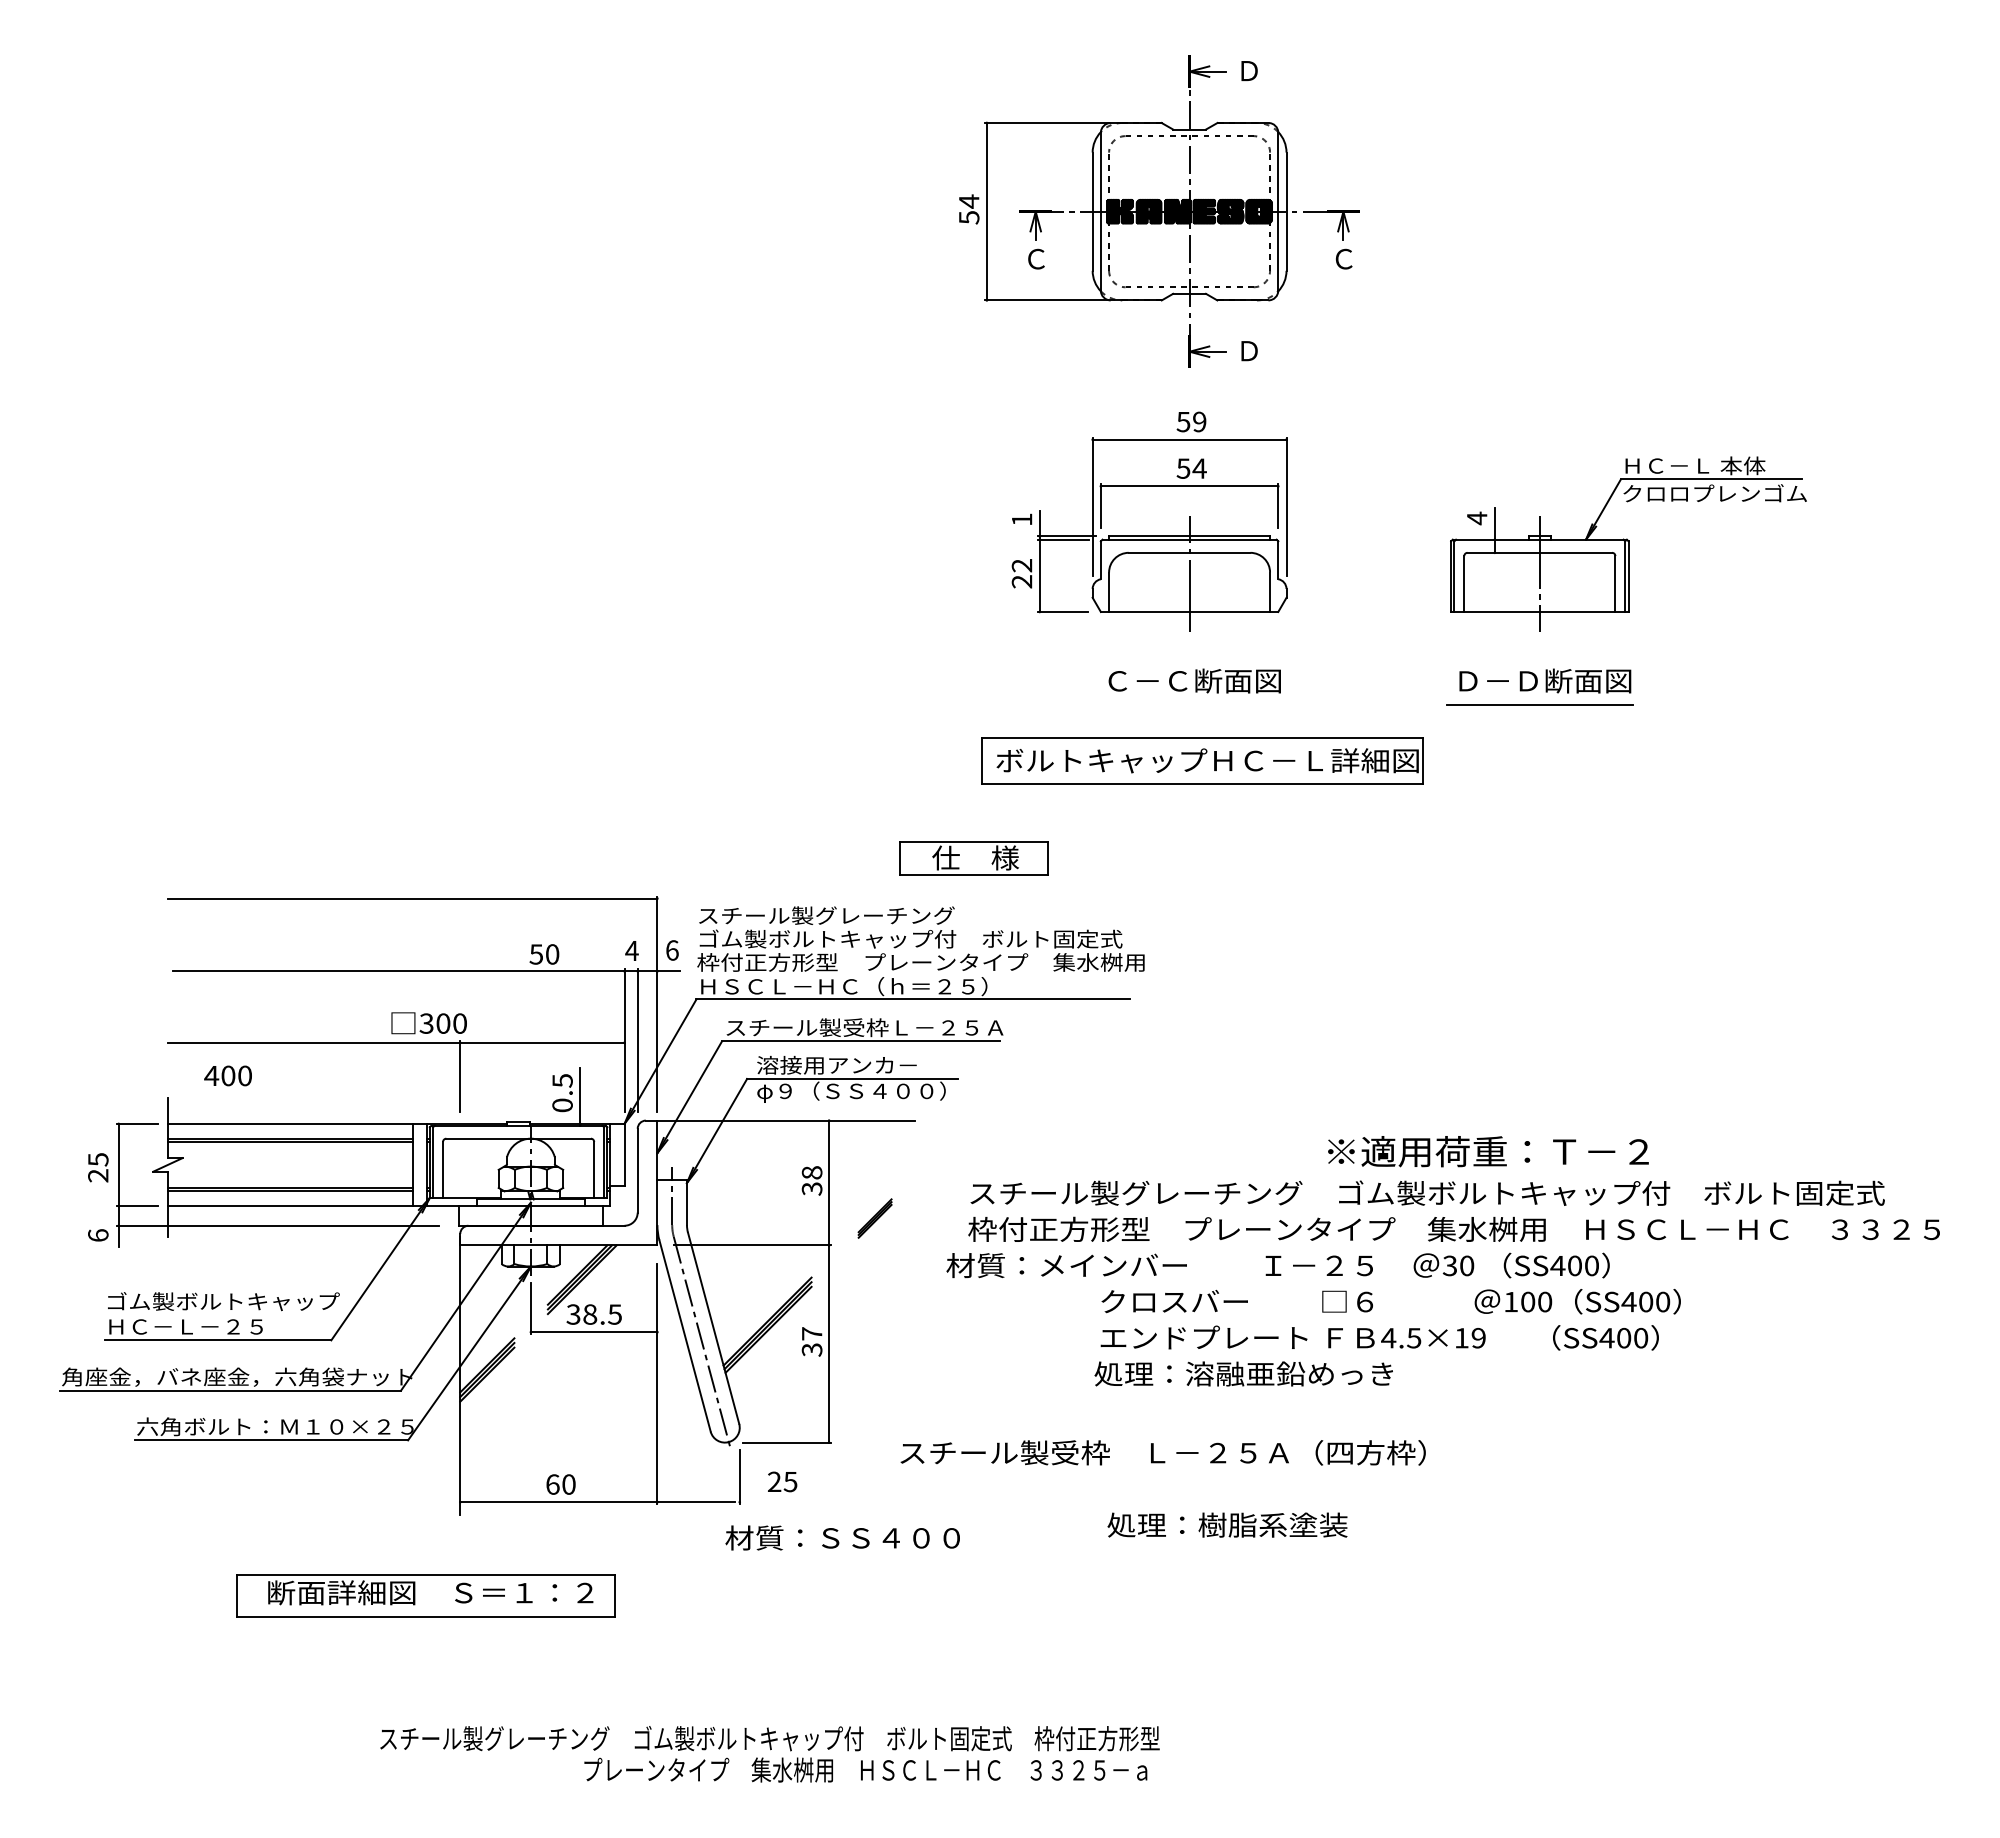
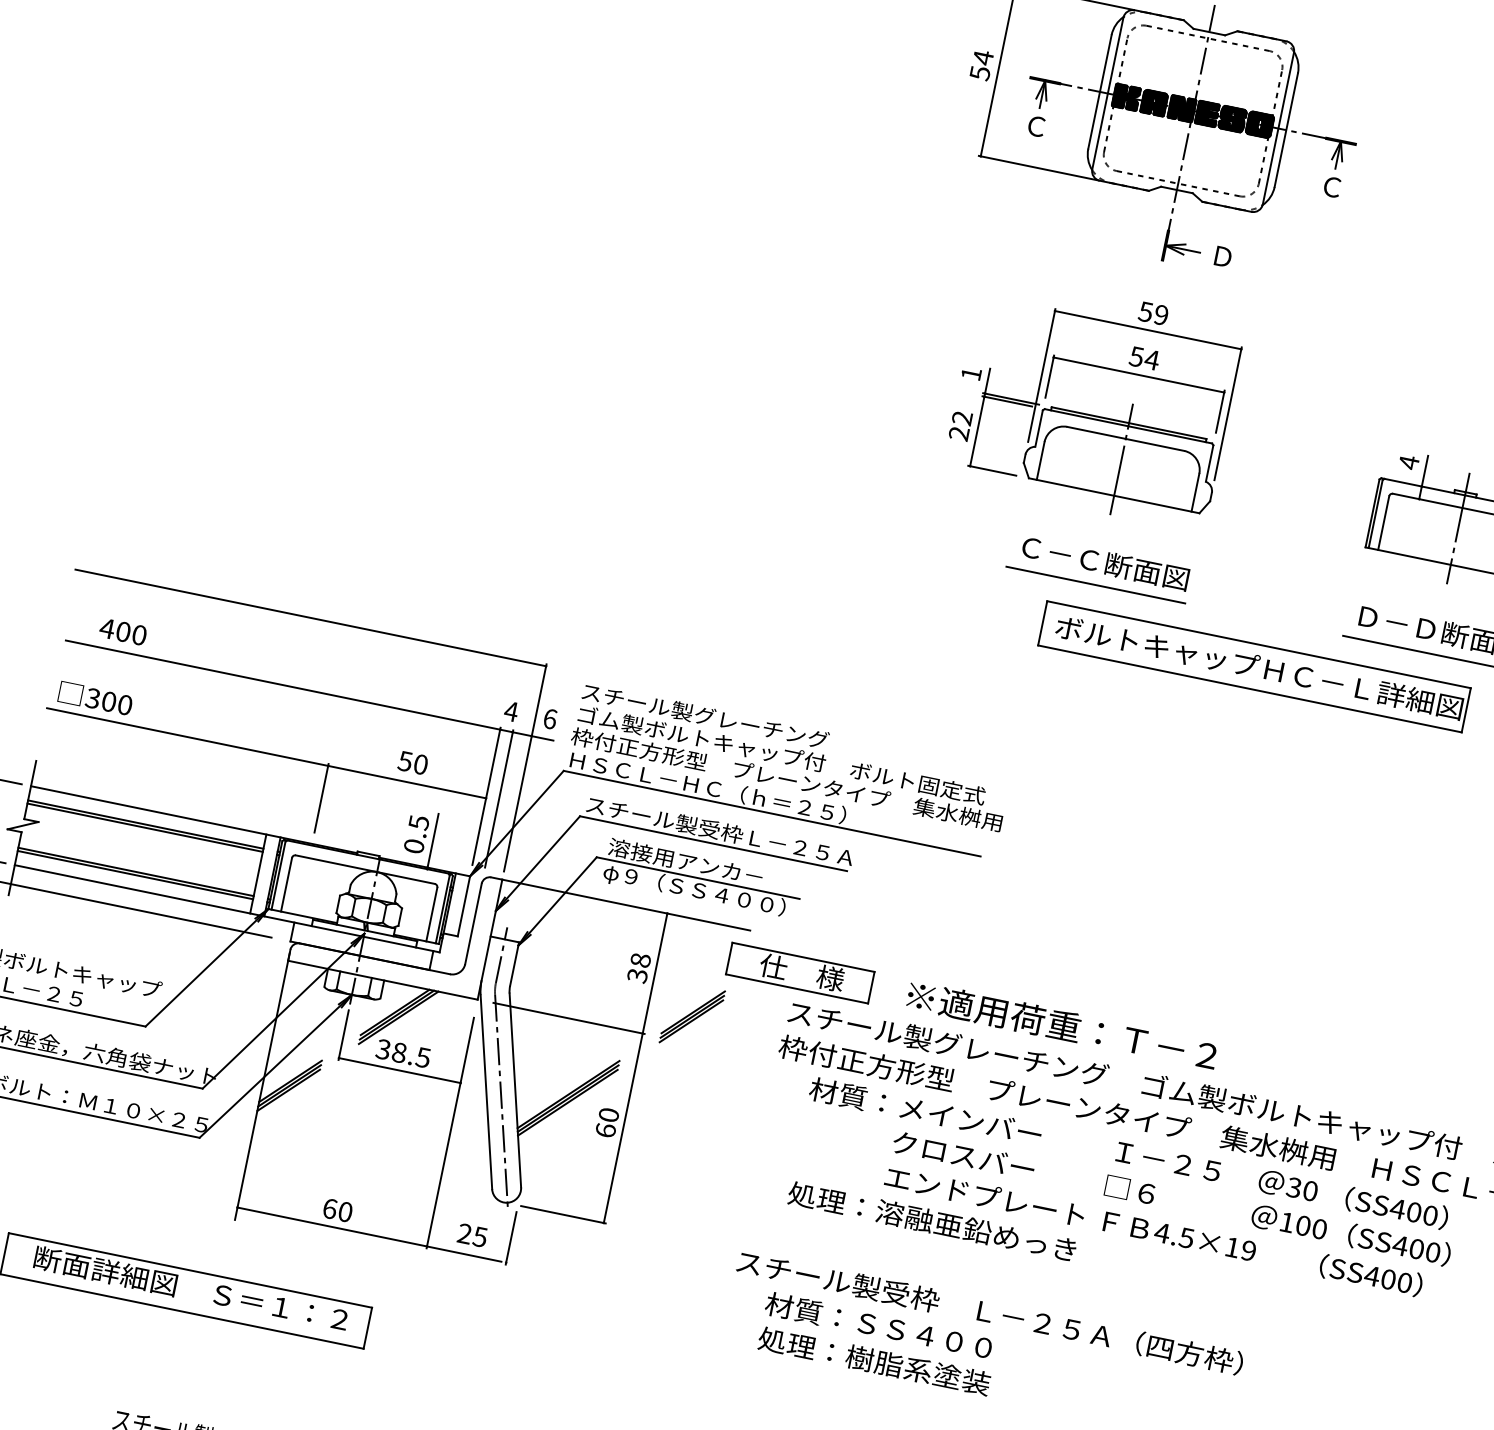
line: (1189, 704) -> (1095, 584), added
part: (1202, 760) -> (1254, 666), moved
part: (973, 858) -> (799, 972), moved
text: (544, 954) -> (413, 763), moved
text: (428, 1023) -> (94, 698), moved
text: (227, 1075) -> (122, 631), moved
text: (1488, 1151) -> (1062, 1025), moved
part: (874, 1218) -> (691, 1016), size x1.67
text: (1277, 1265) -> (1128, 1153), moved
text: (811, 1341) -> (606, 1122), 37 -> 60
text: (1243, 1373) -> (932, 1221), moved
text: (1162, 1452) -> (989, 1312), moved
text: (782, 1481) -> (472, 1235), moved
text: (1227, 1524) -> (874, 1360), moved
text: (842, 1537) -> (878, 1325), moved

